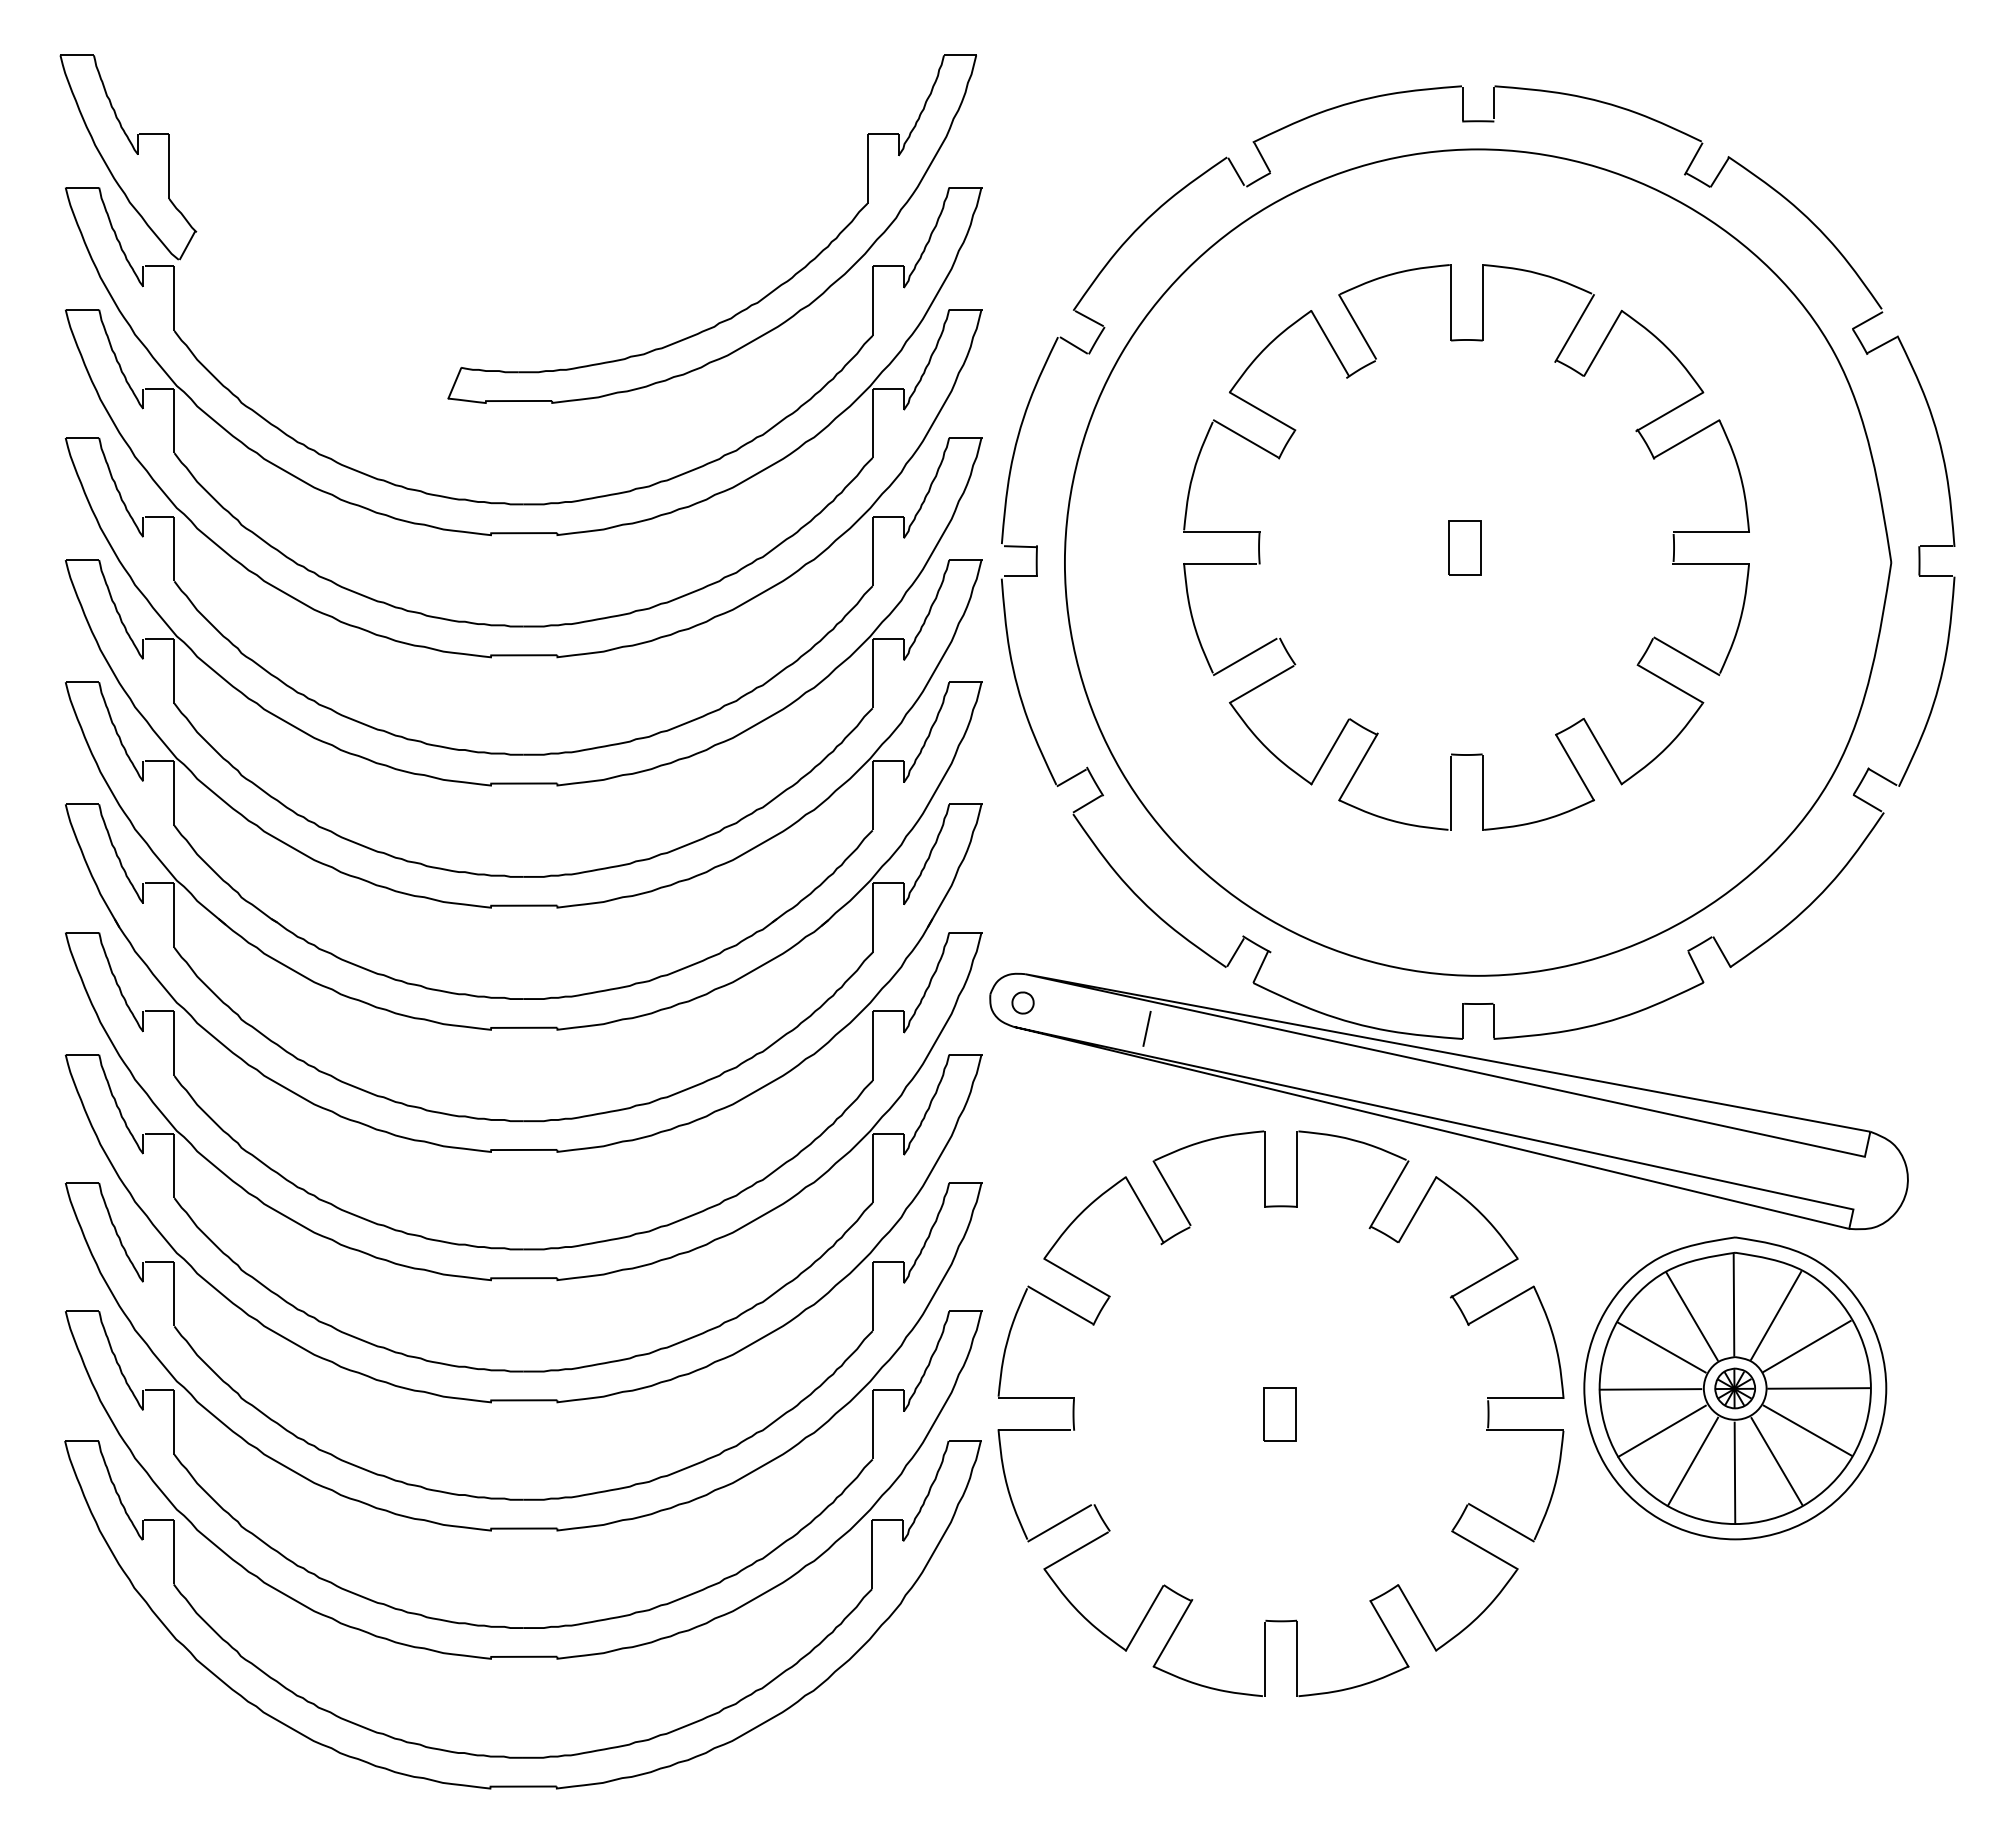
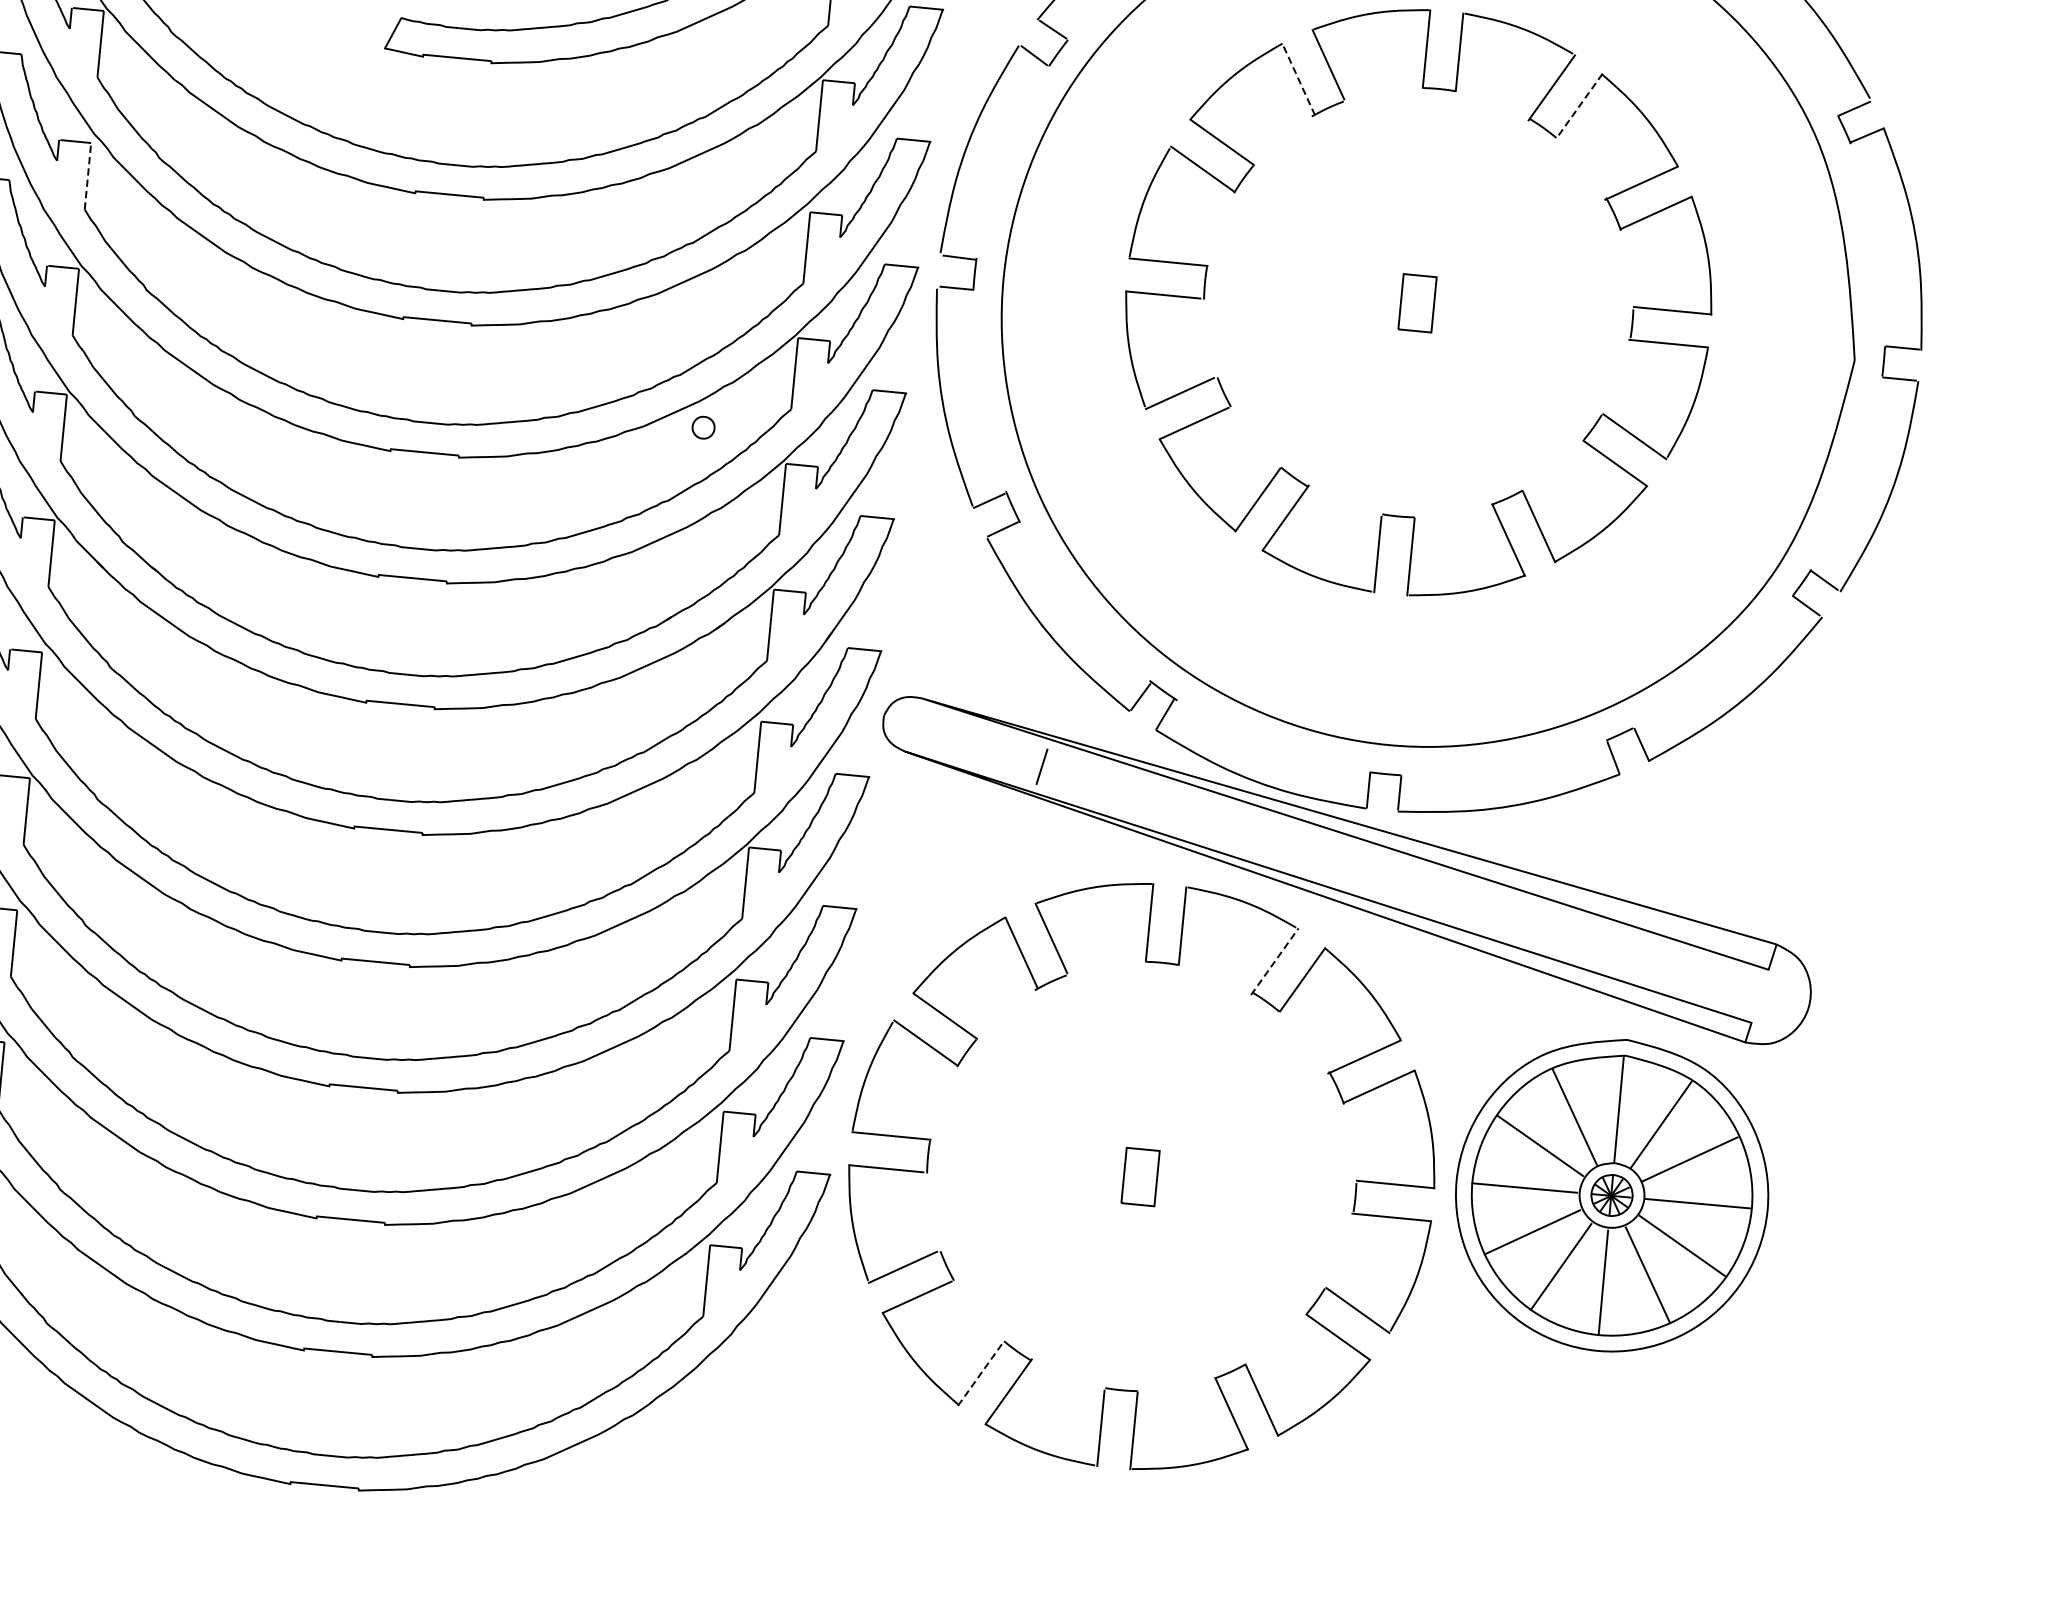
line: (1329, 343) -> (1297, 79), solid -> dashed
line: (1602, 343) -> (1578, 106), solid -> dashed
line: (174, 548) -> (88, 175), solid -> dashed
part: (1022, 1002) -> (703, 427), moved
line: (1389, 1194) -> (1275, 961), solid -> dashed
line: (1144, 1617) -> (980, 1372), solid -> dashed

